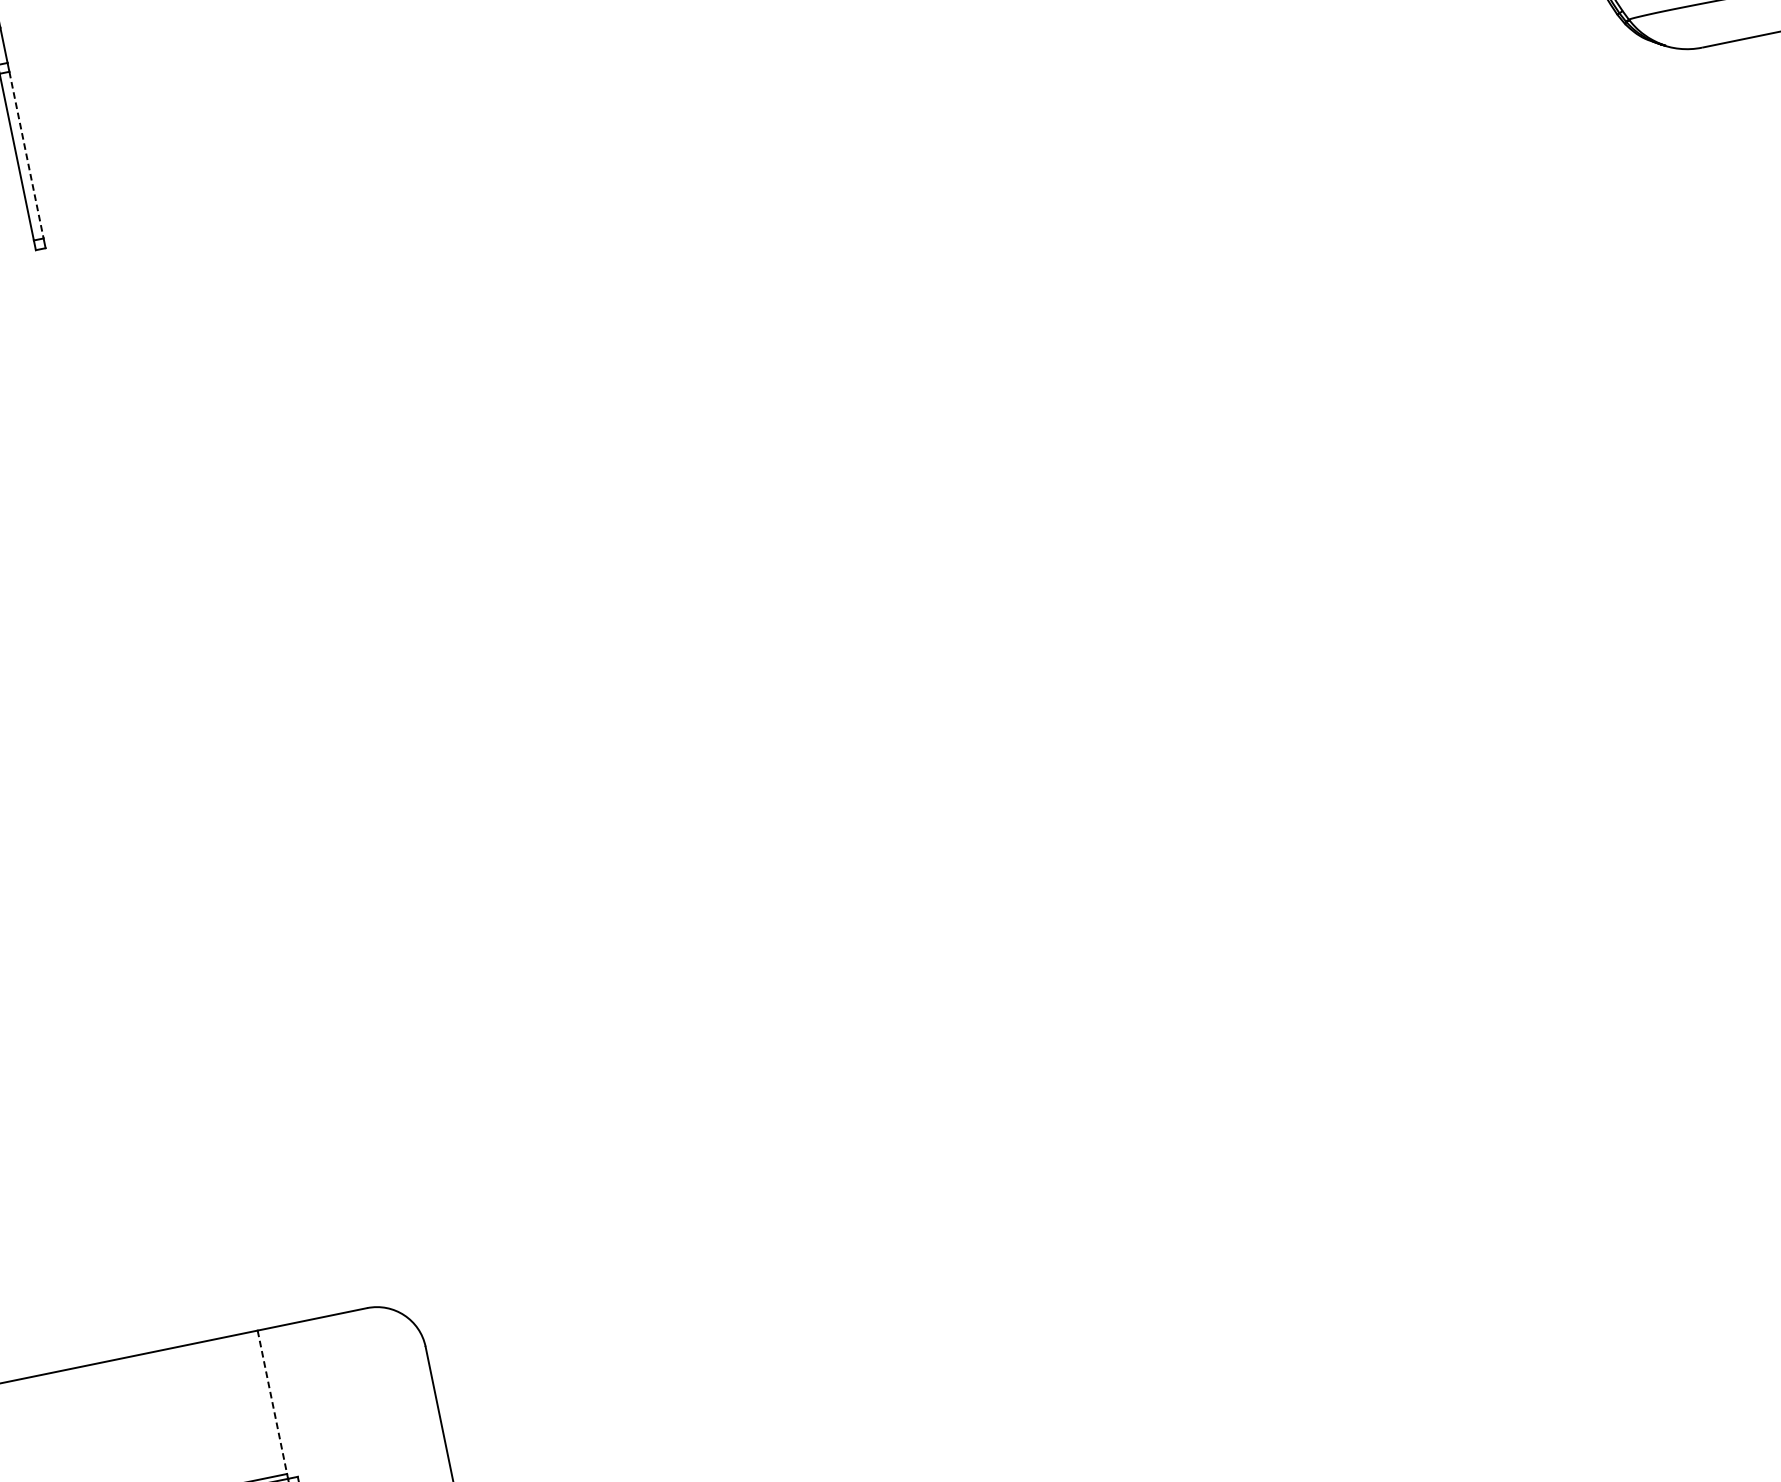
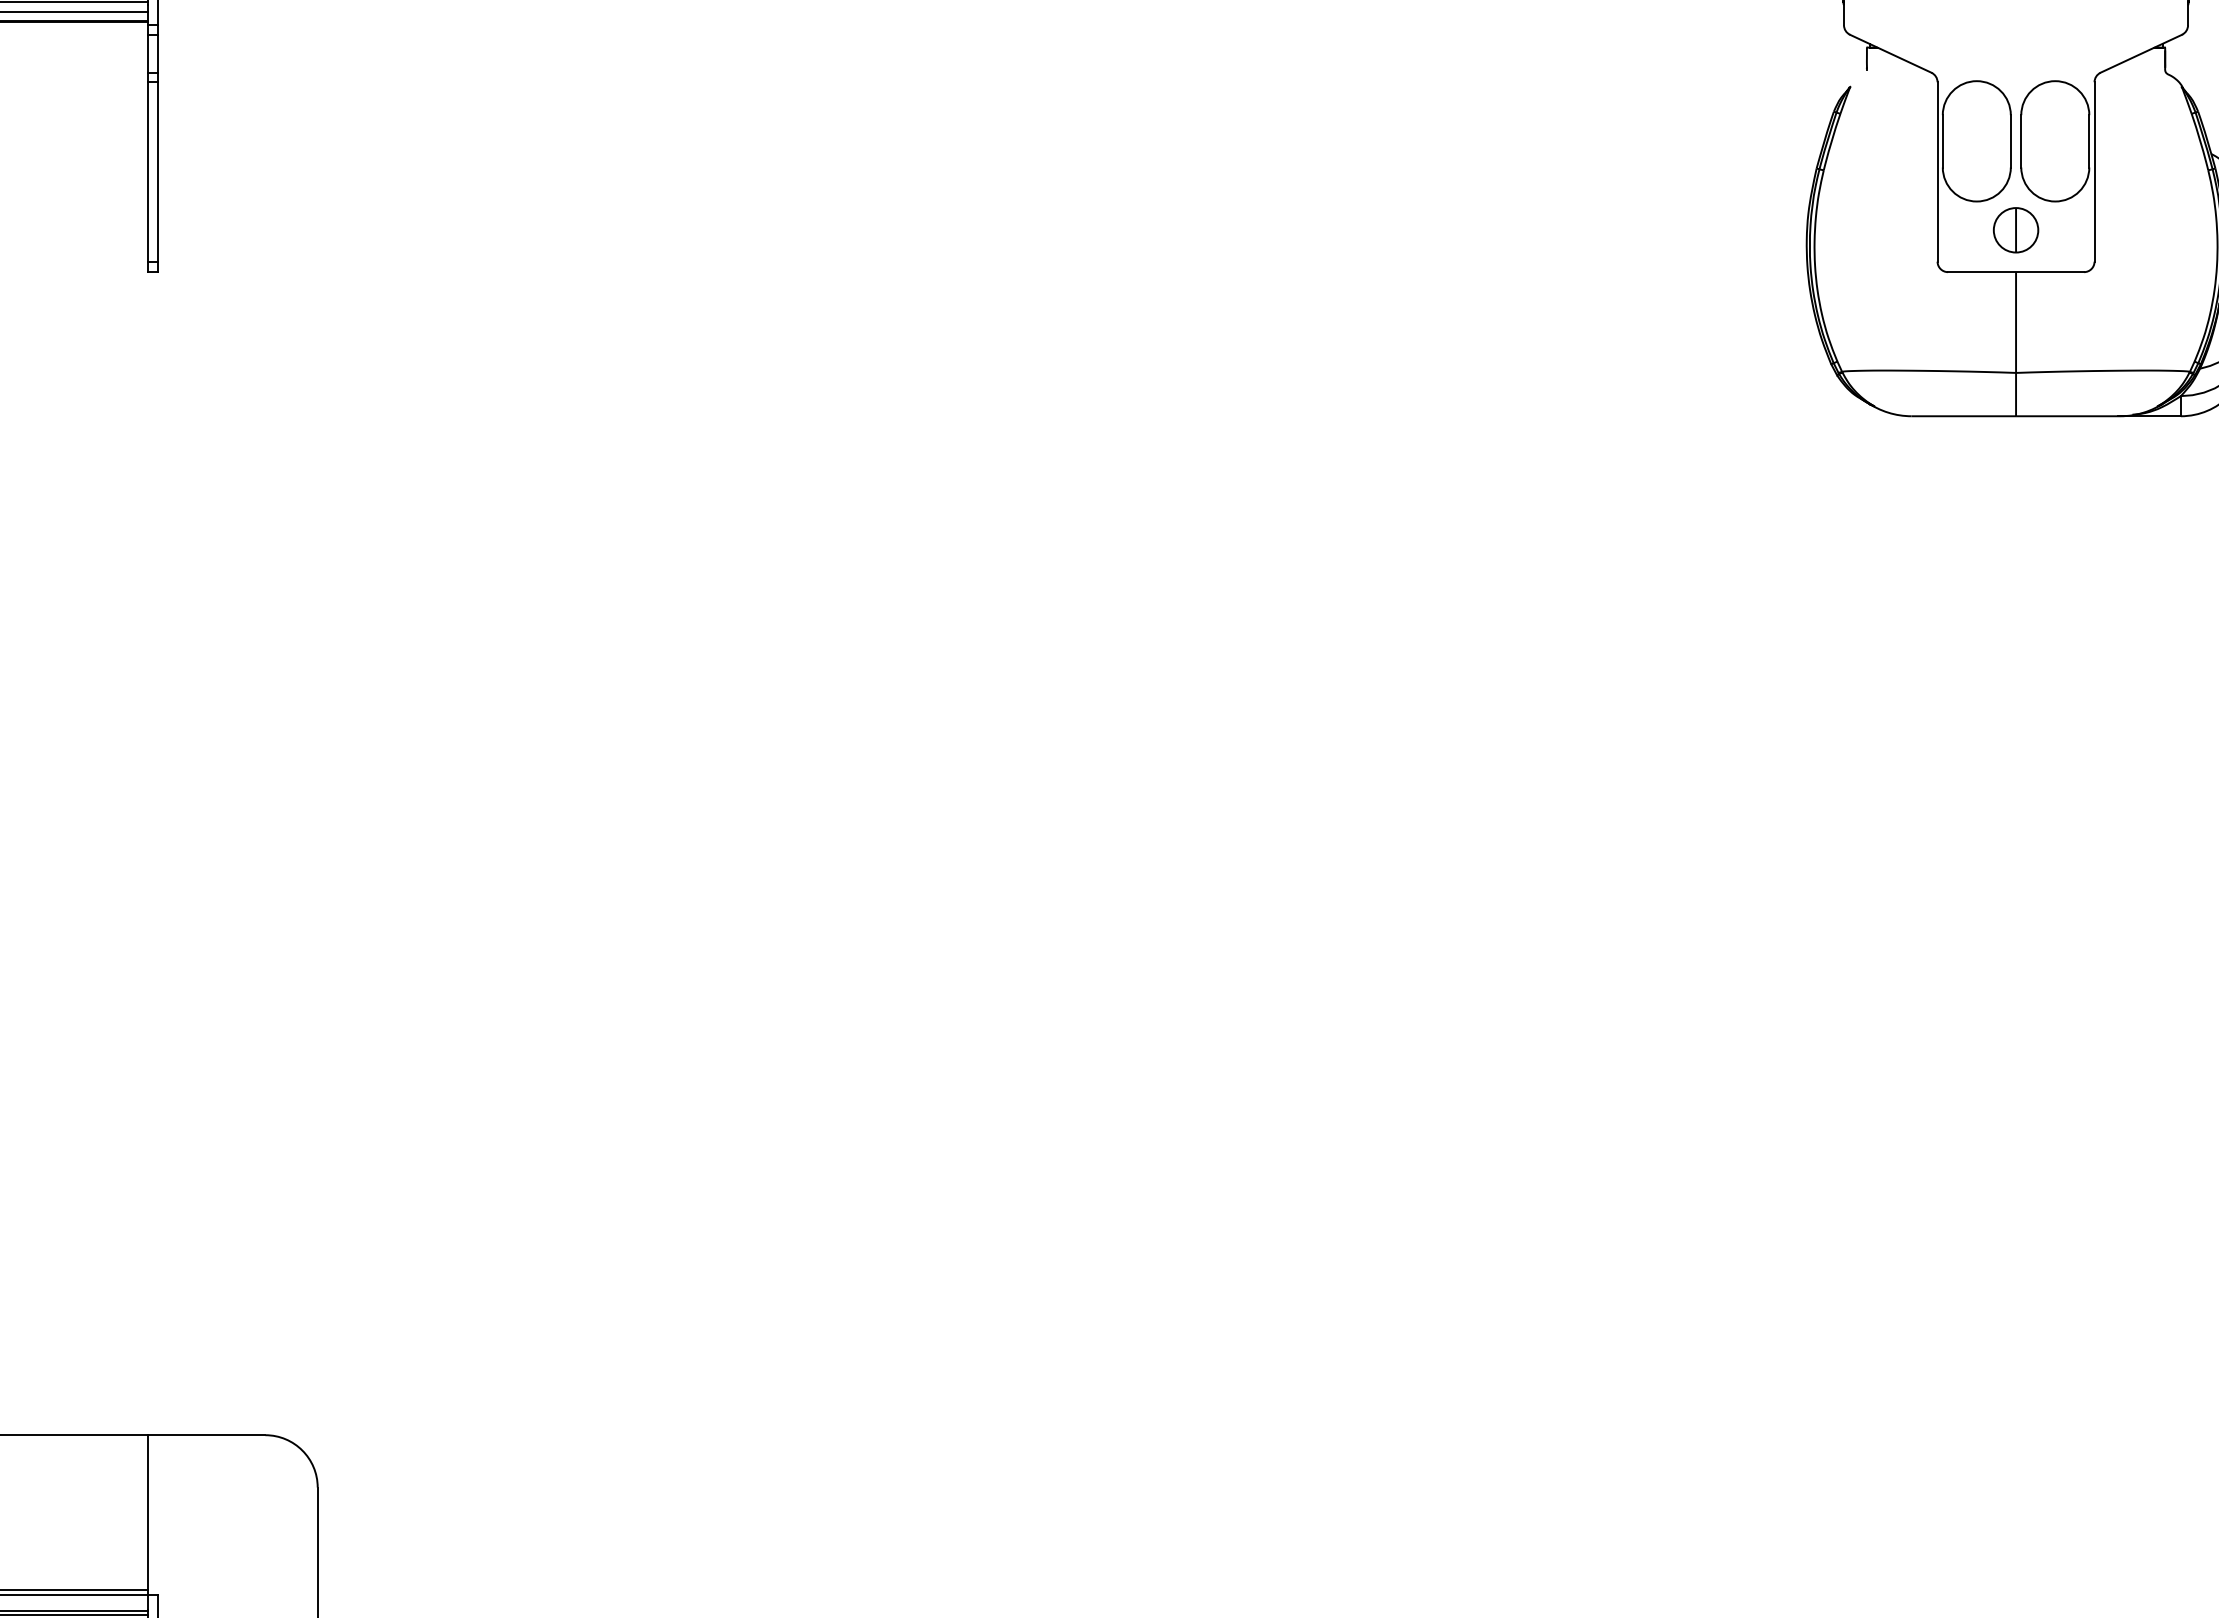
line: (26, 154) -> (158, 171), dashed -> solid
line: (272, 1402) -> (147, 1512), dashed -> solid

